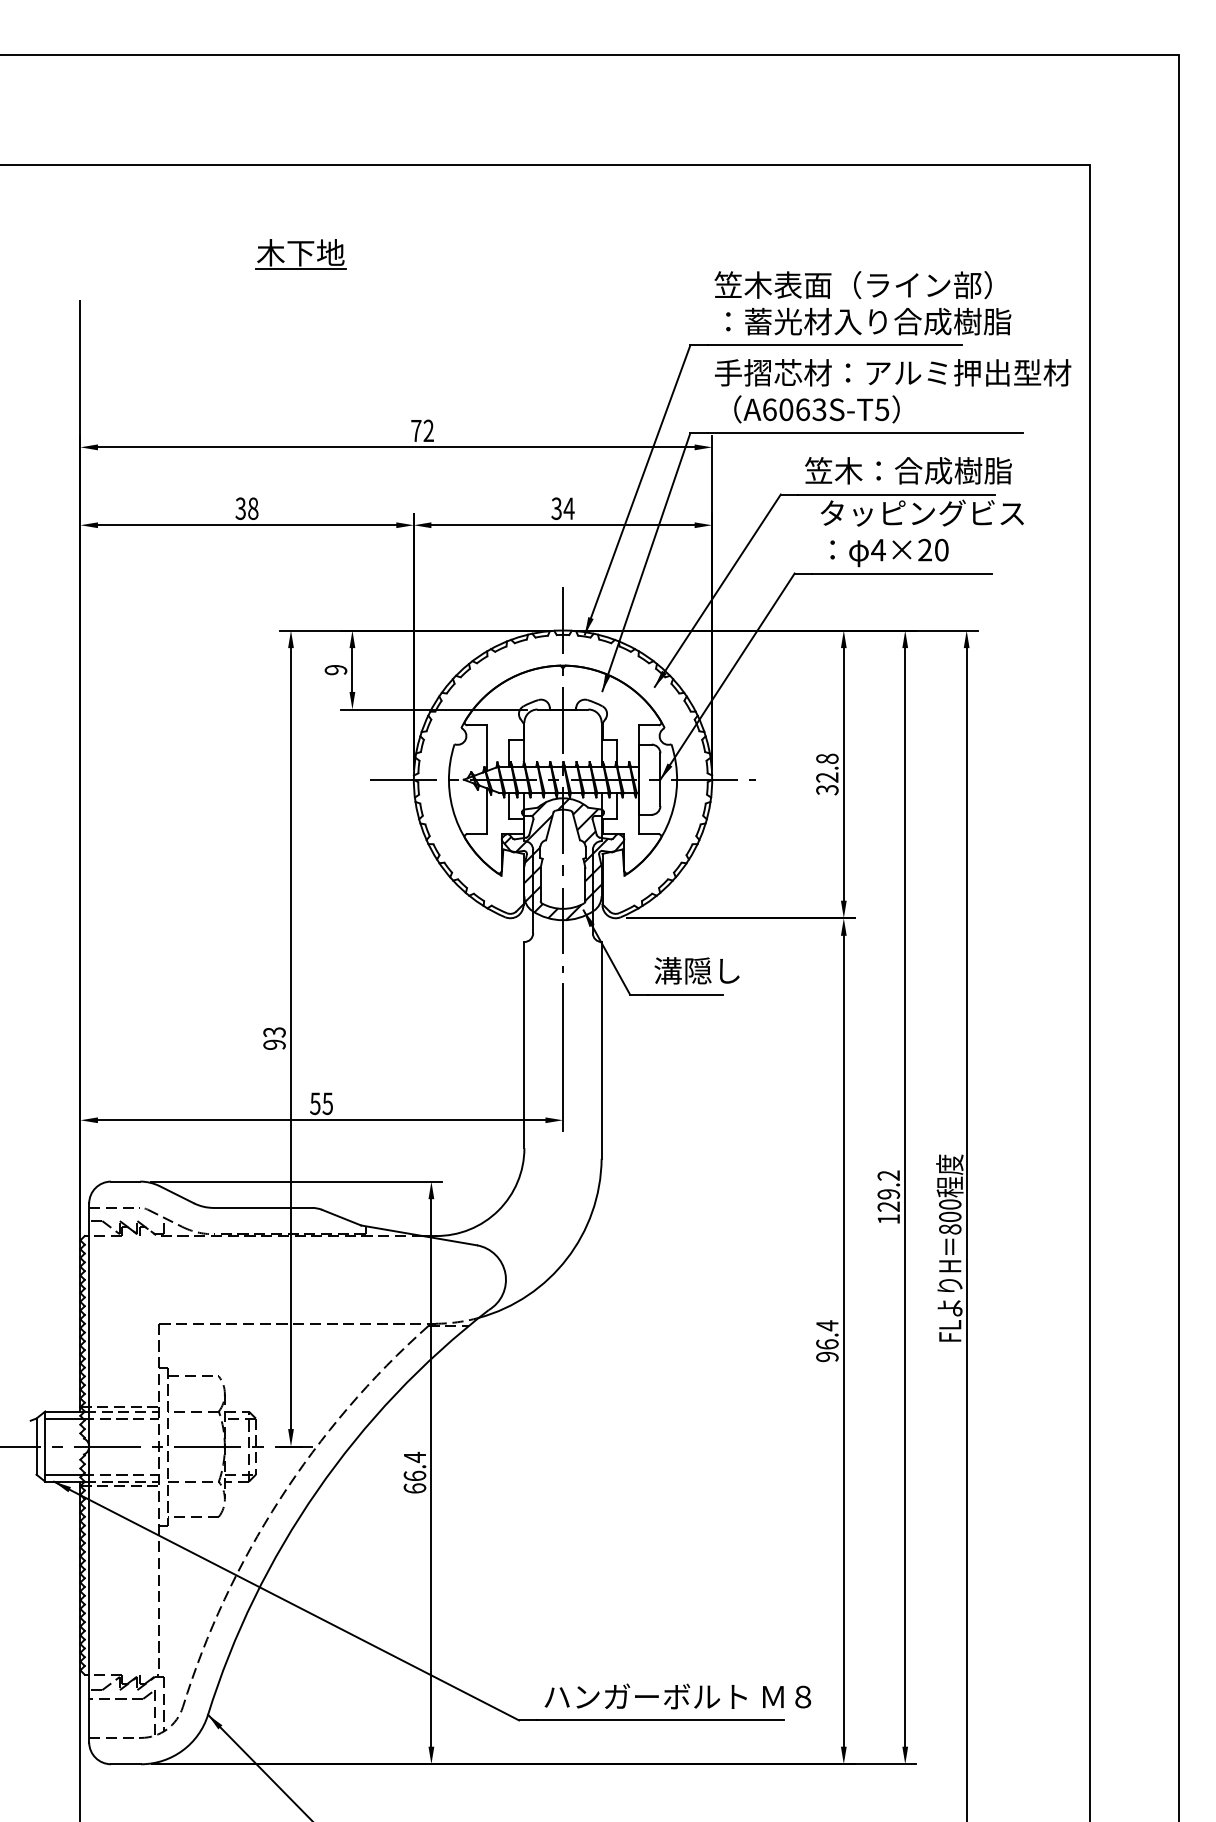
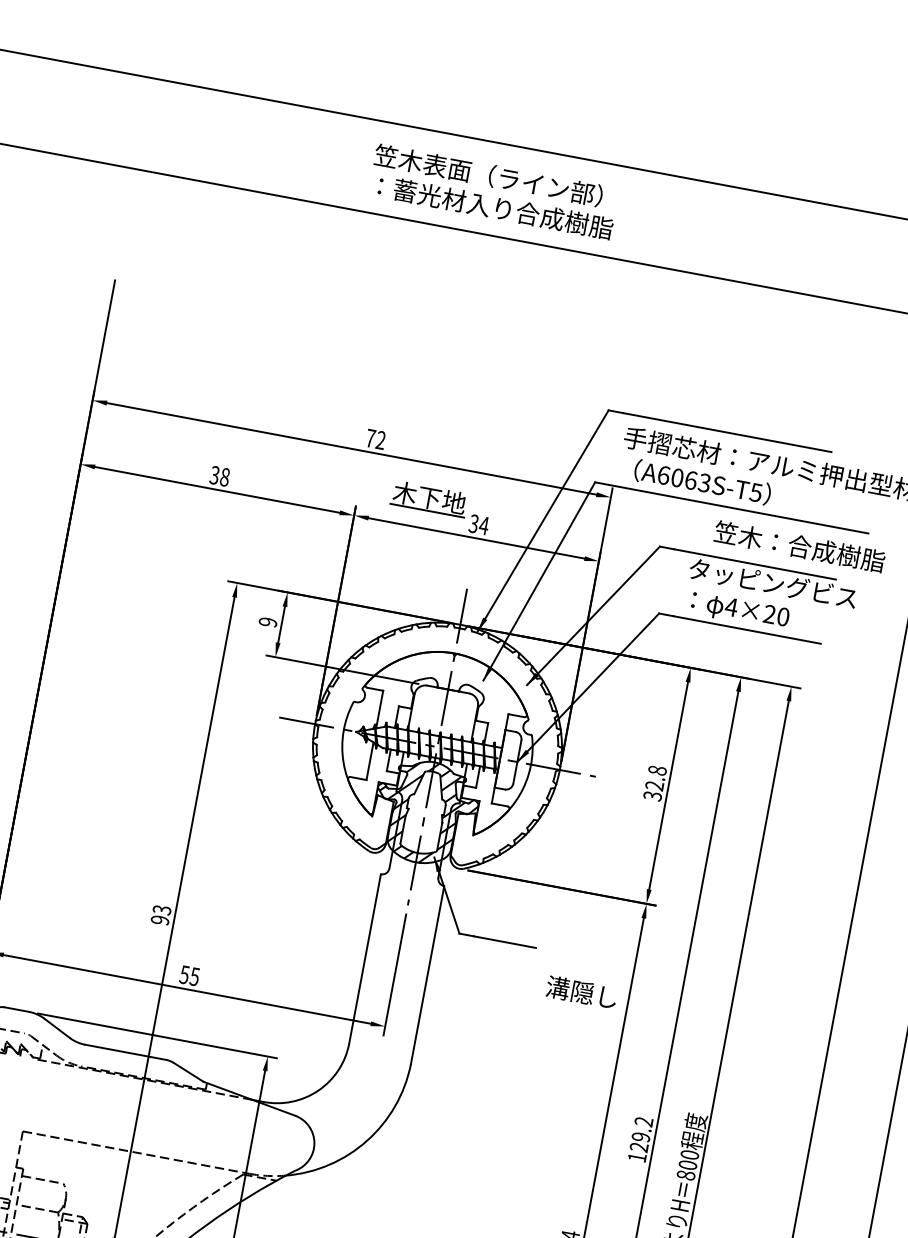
part: (300, 254) -> (429, 499), moved
text: (862, 303) -> (493, 191), moved
text: (908, 470) -> (799, 546), moved
text: (696, 970) -> (581, 992), moved

